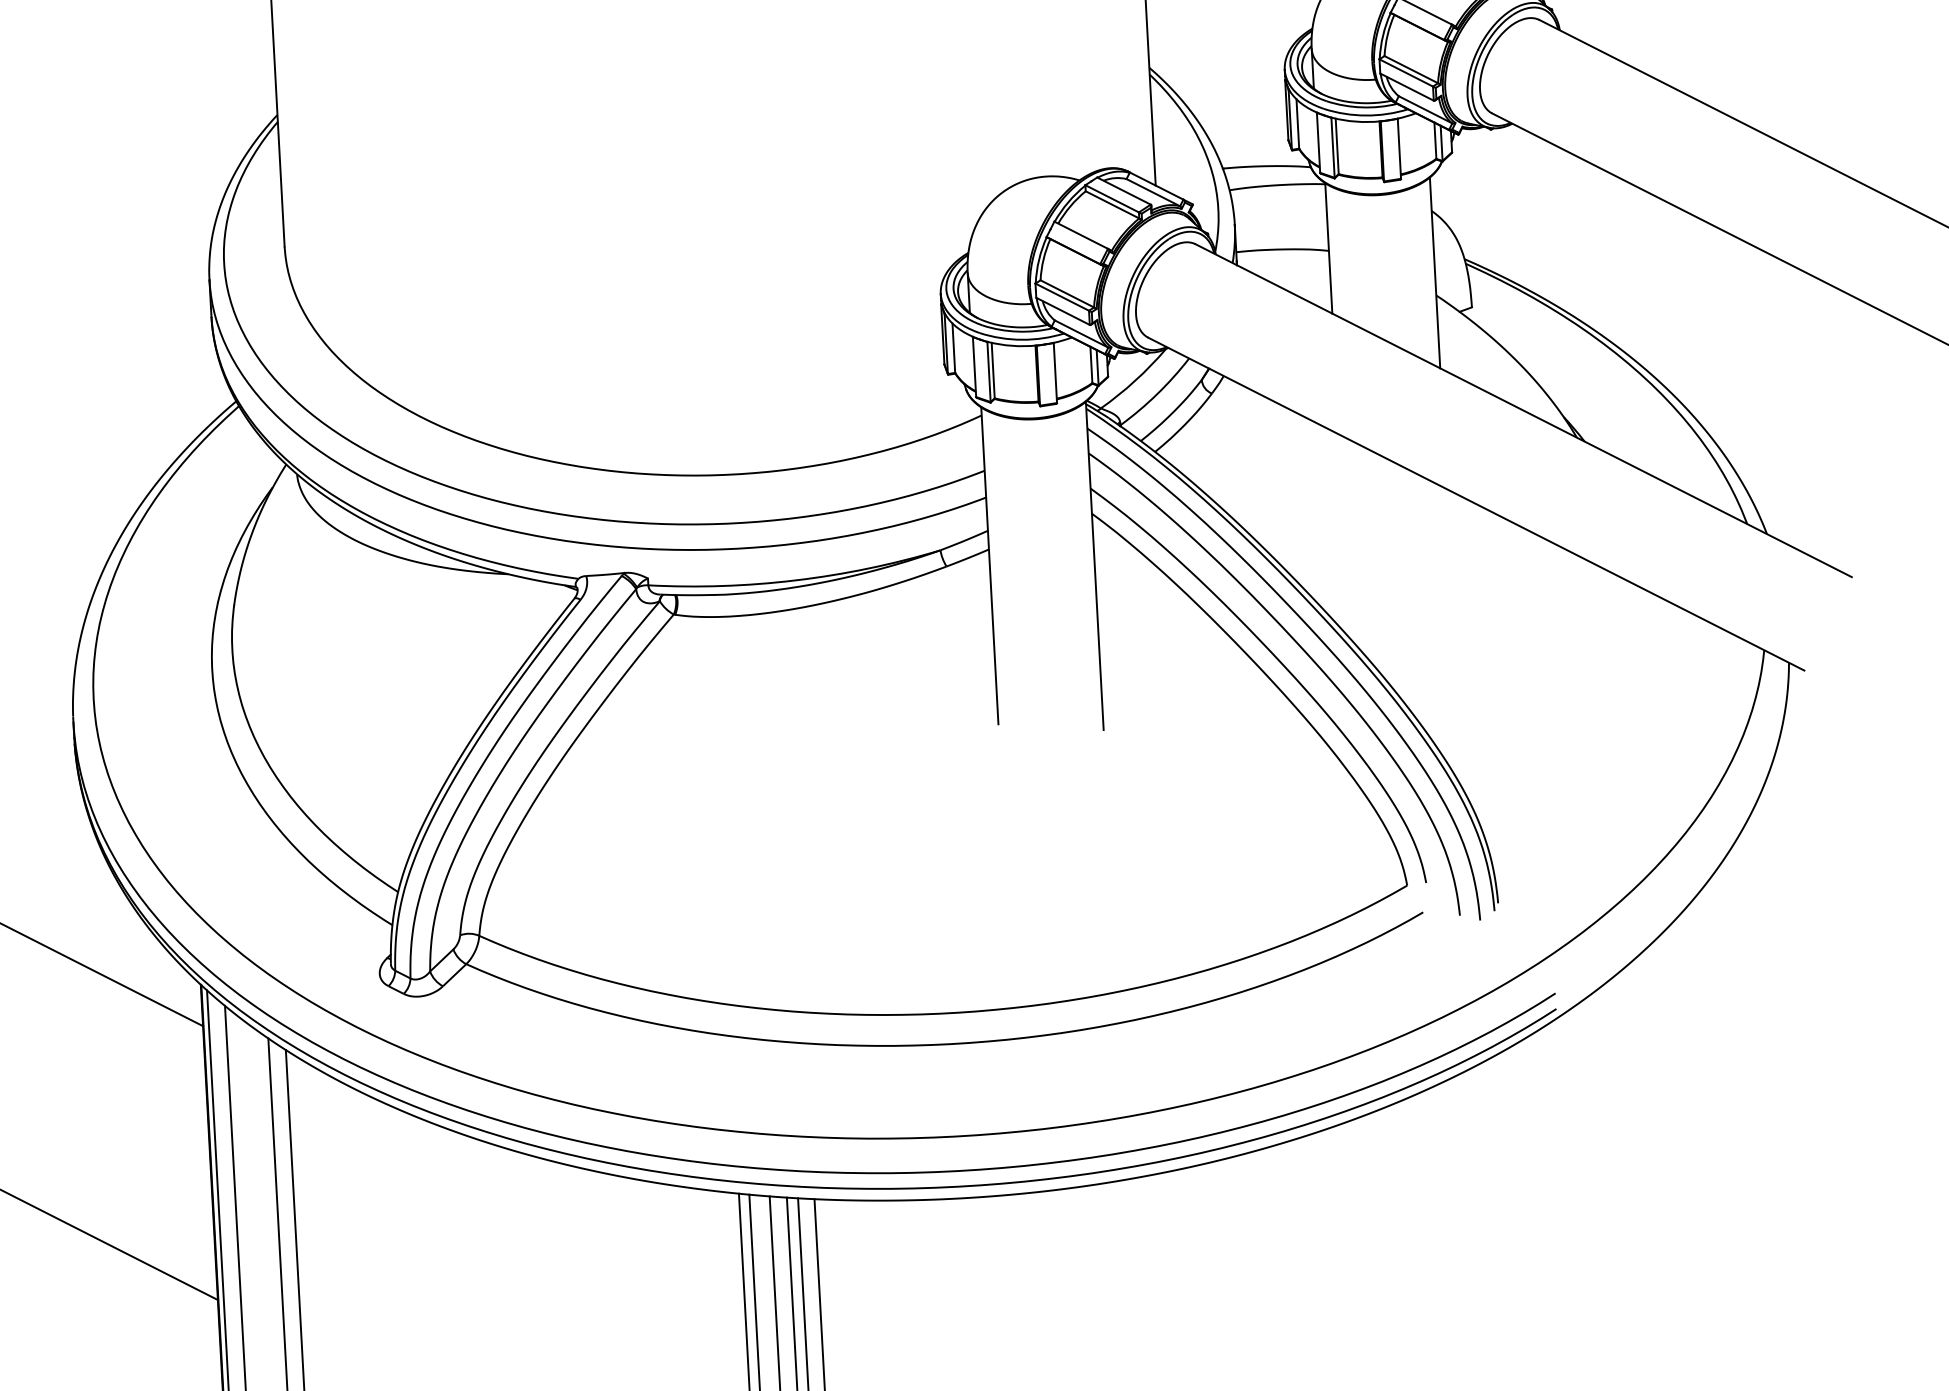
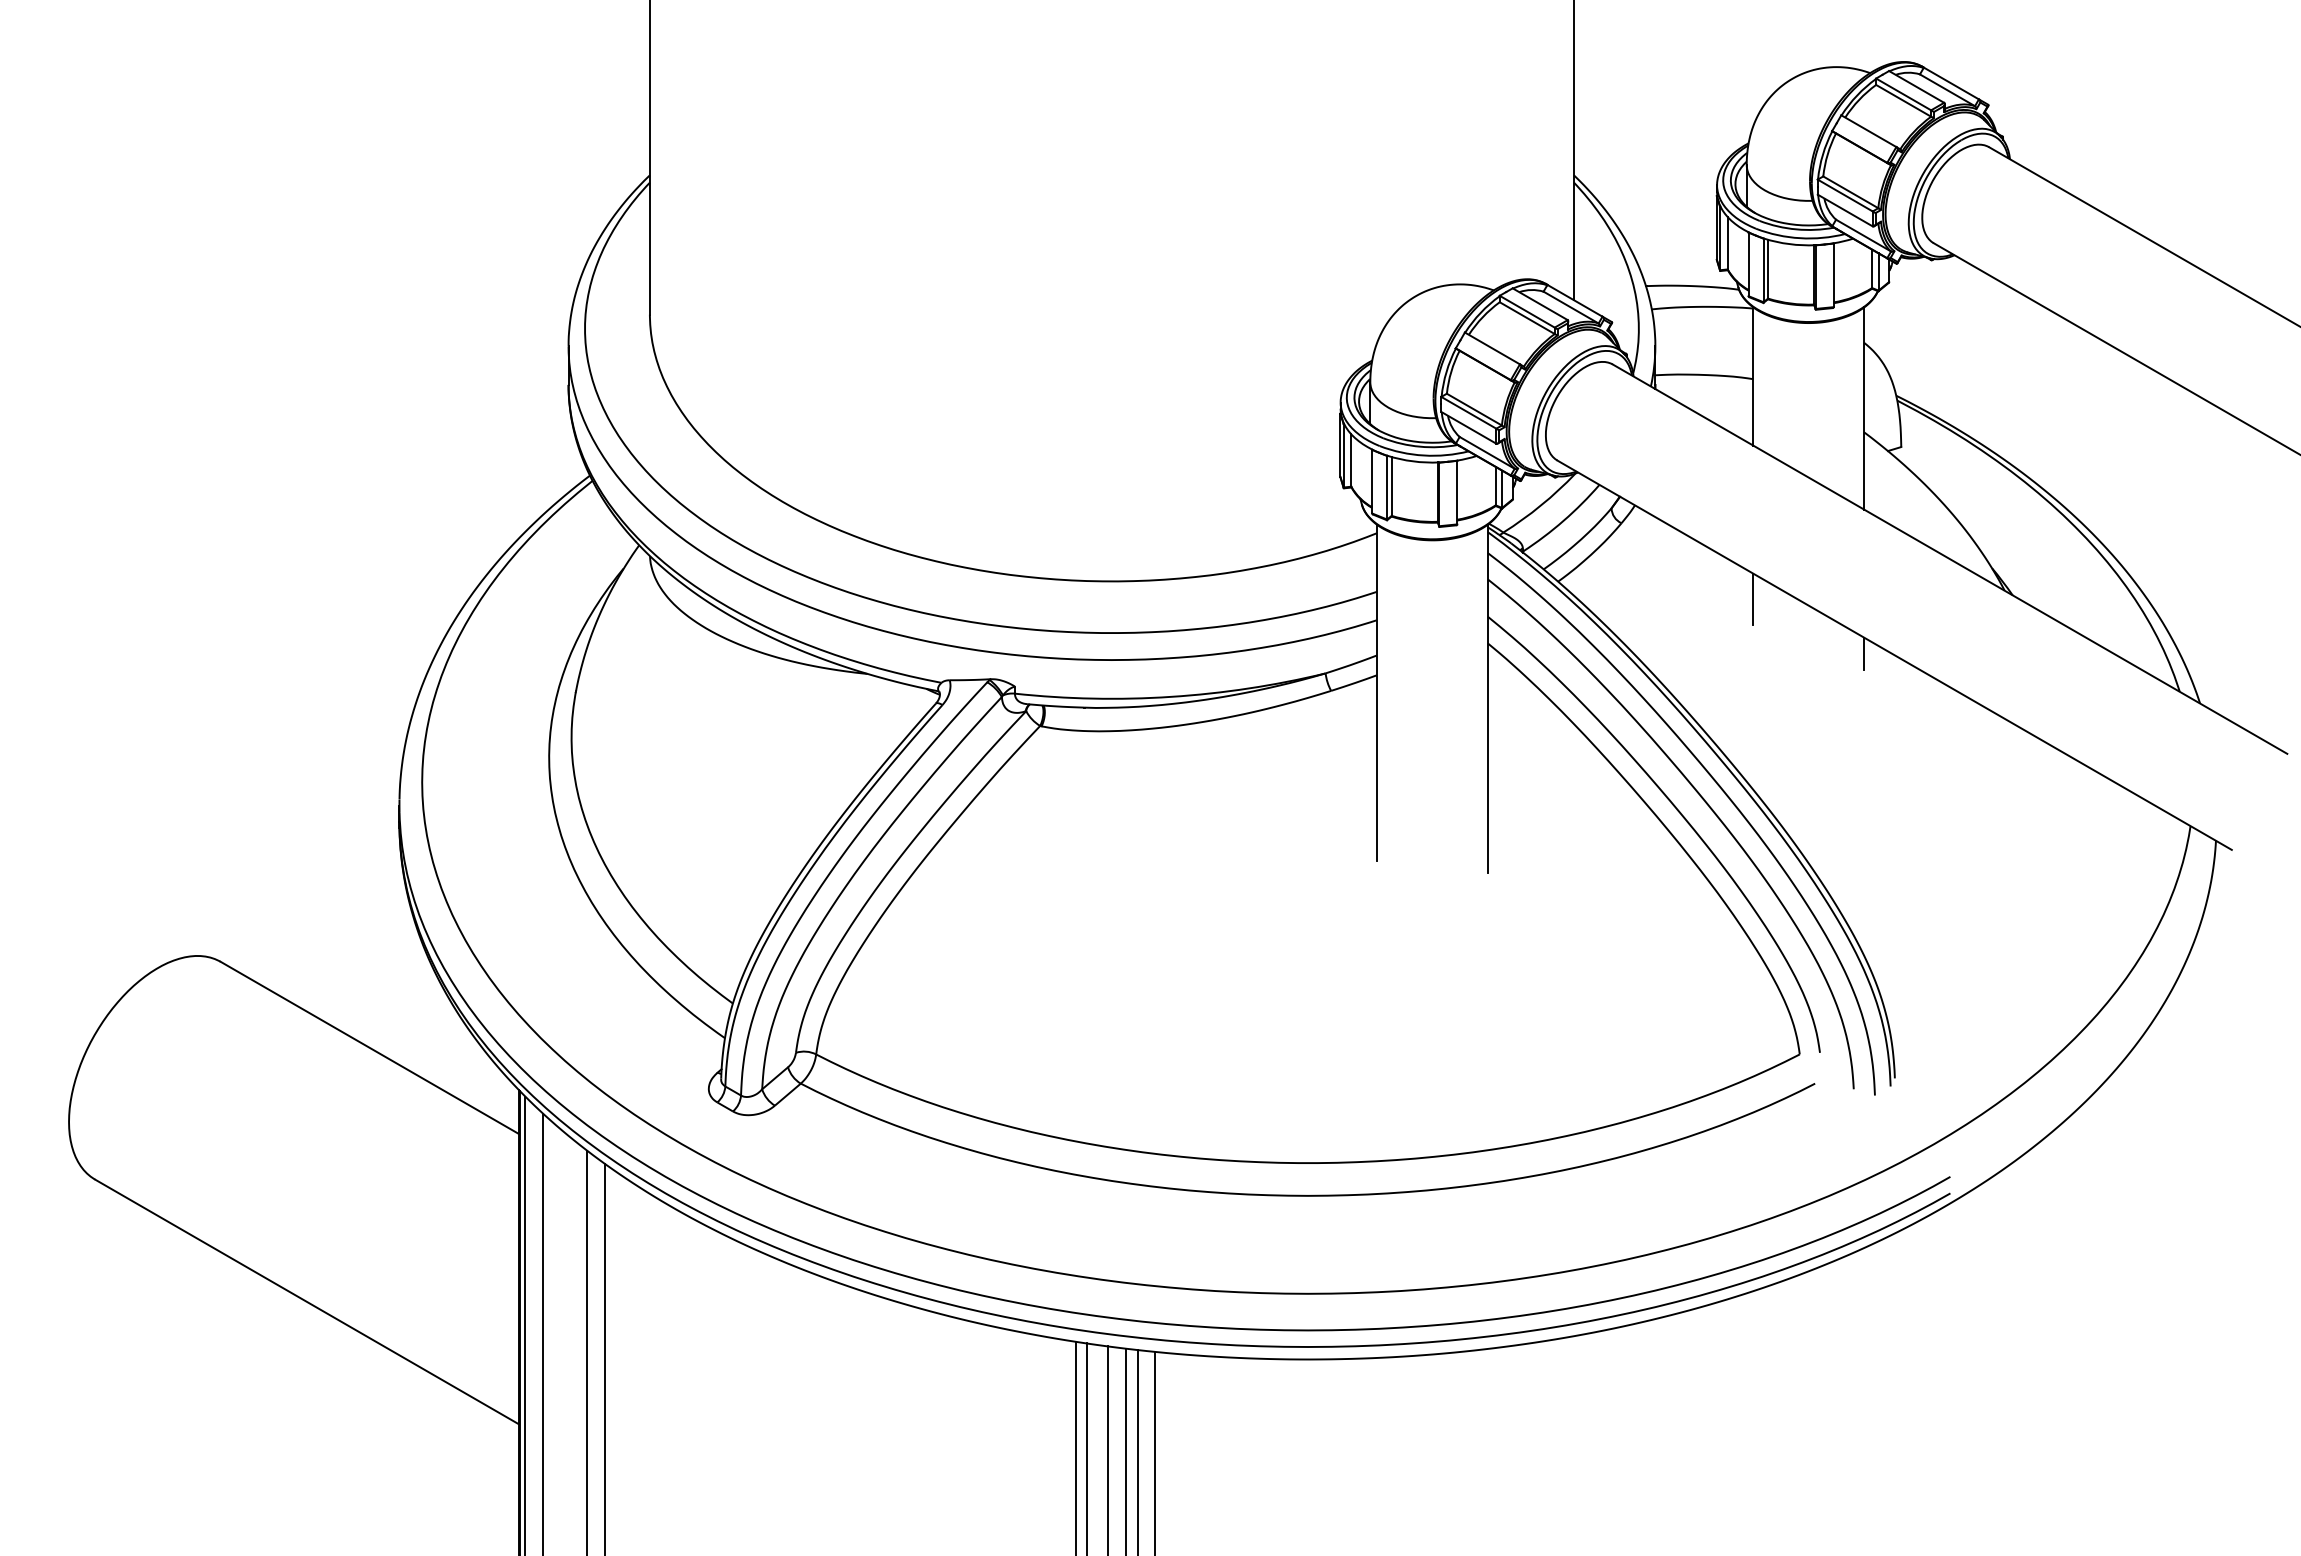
line: (1340, 458) -> (1753, 599), added
line: (1447, 504) -> (1864, 653), added

